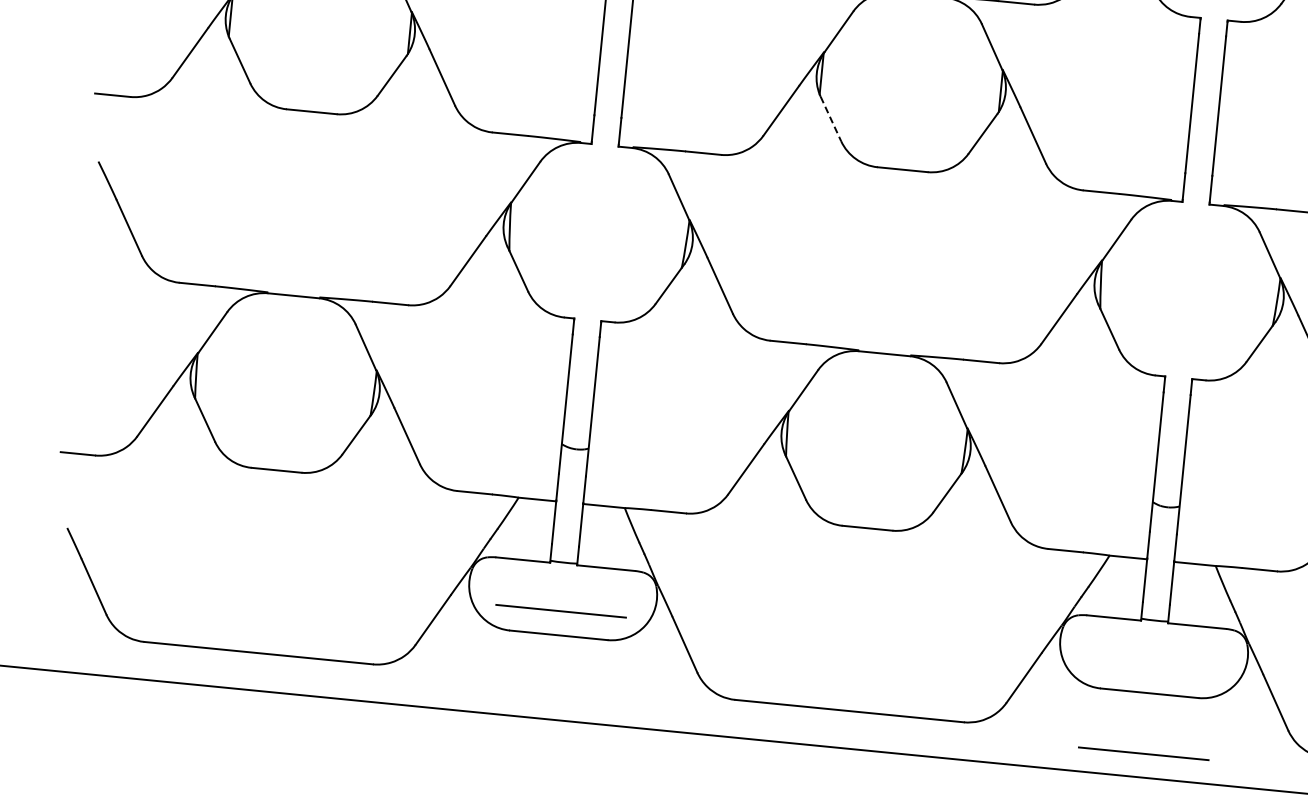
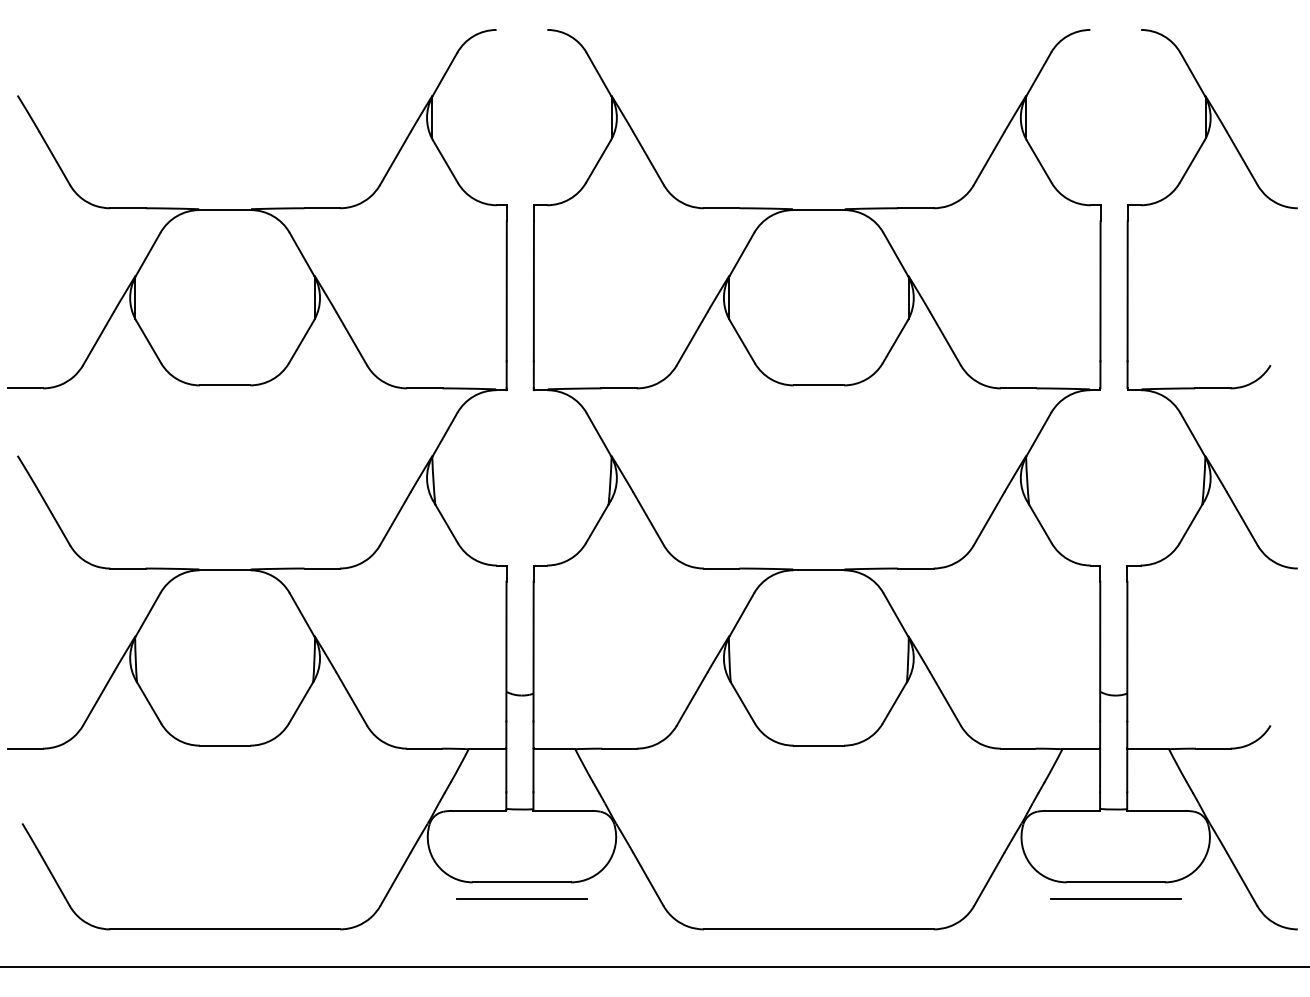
line: (830, 119) -> (742, 342), dashed -> solid
line: (560, 610) -> (521, 898), moved
line: (1143, 753) -> (1115, 898), moved

